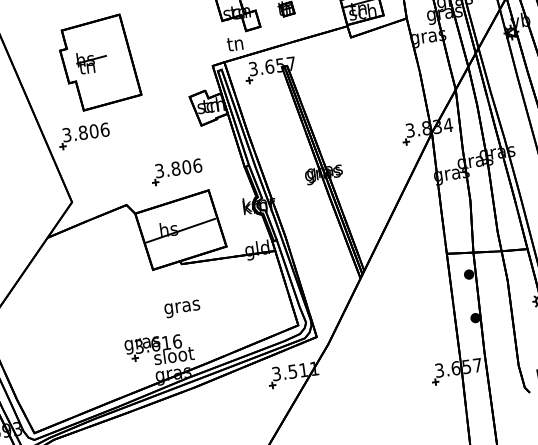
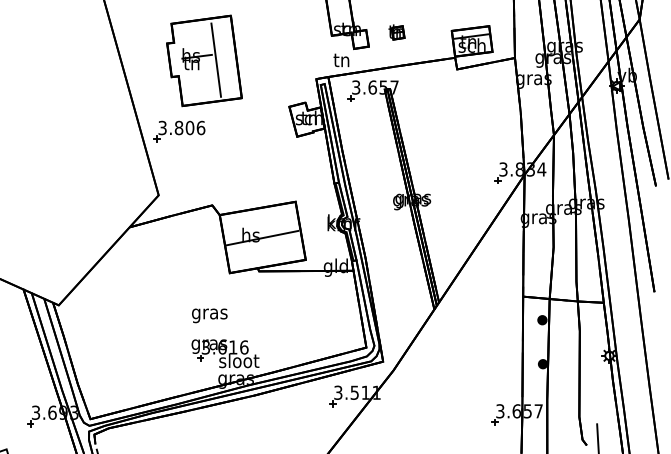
line: (111, 59) -> (216, 59), added
part: (176, 172) -> (266, 179), removed
text: (182, 308) -> (209, 315), moved

